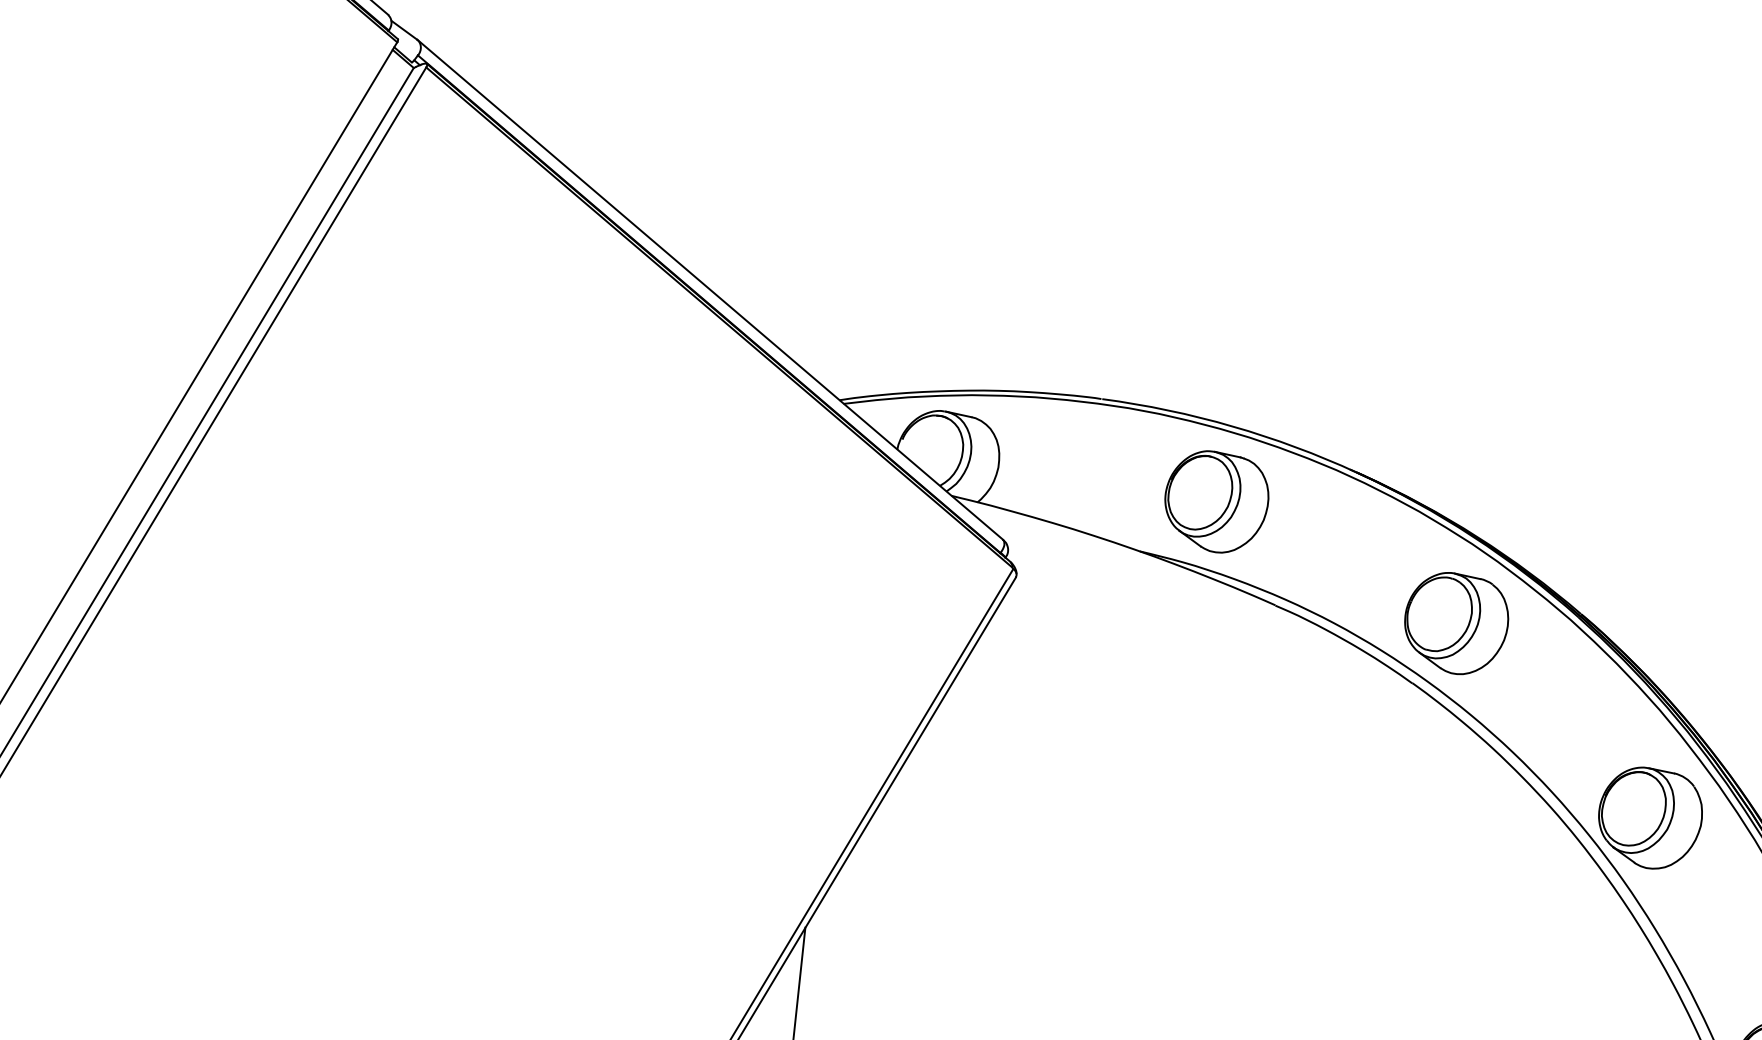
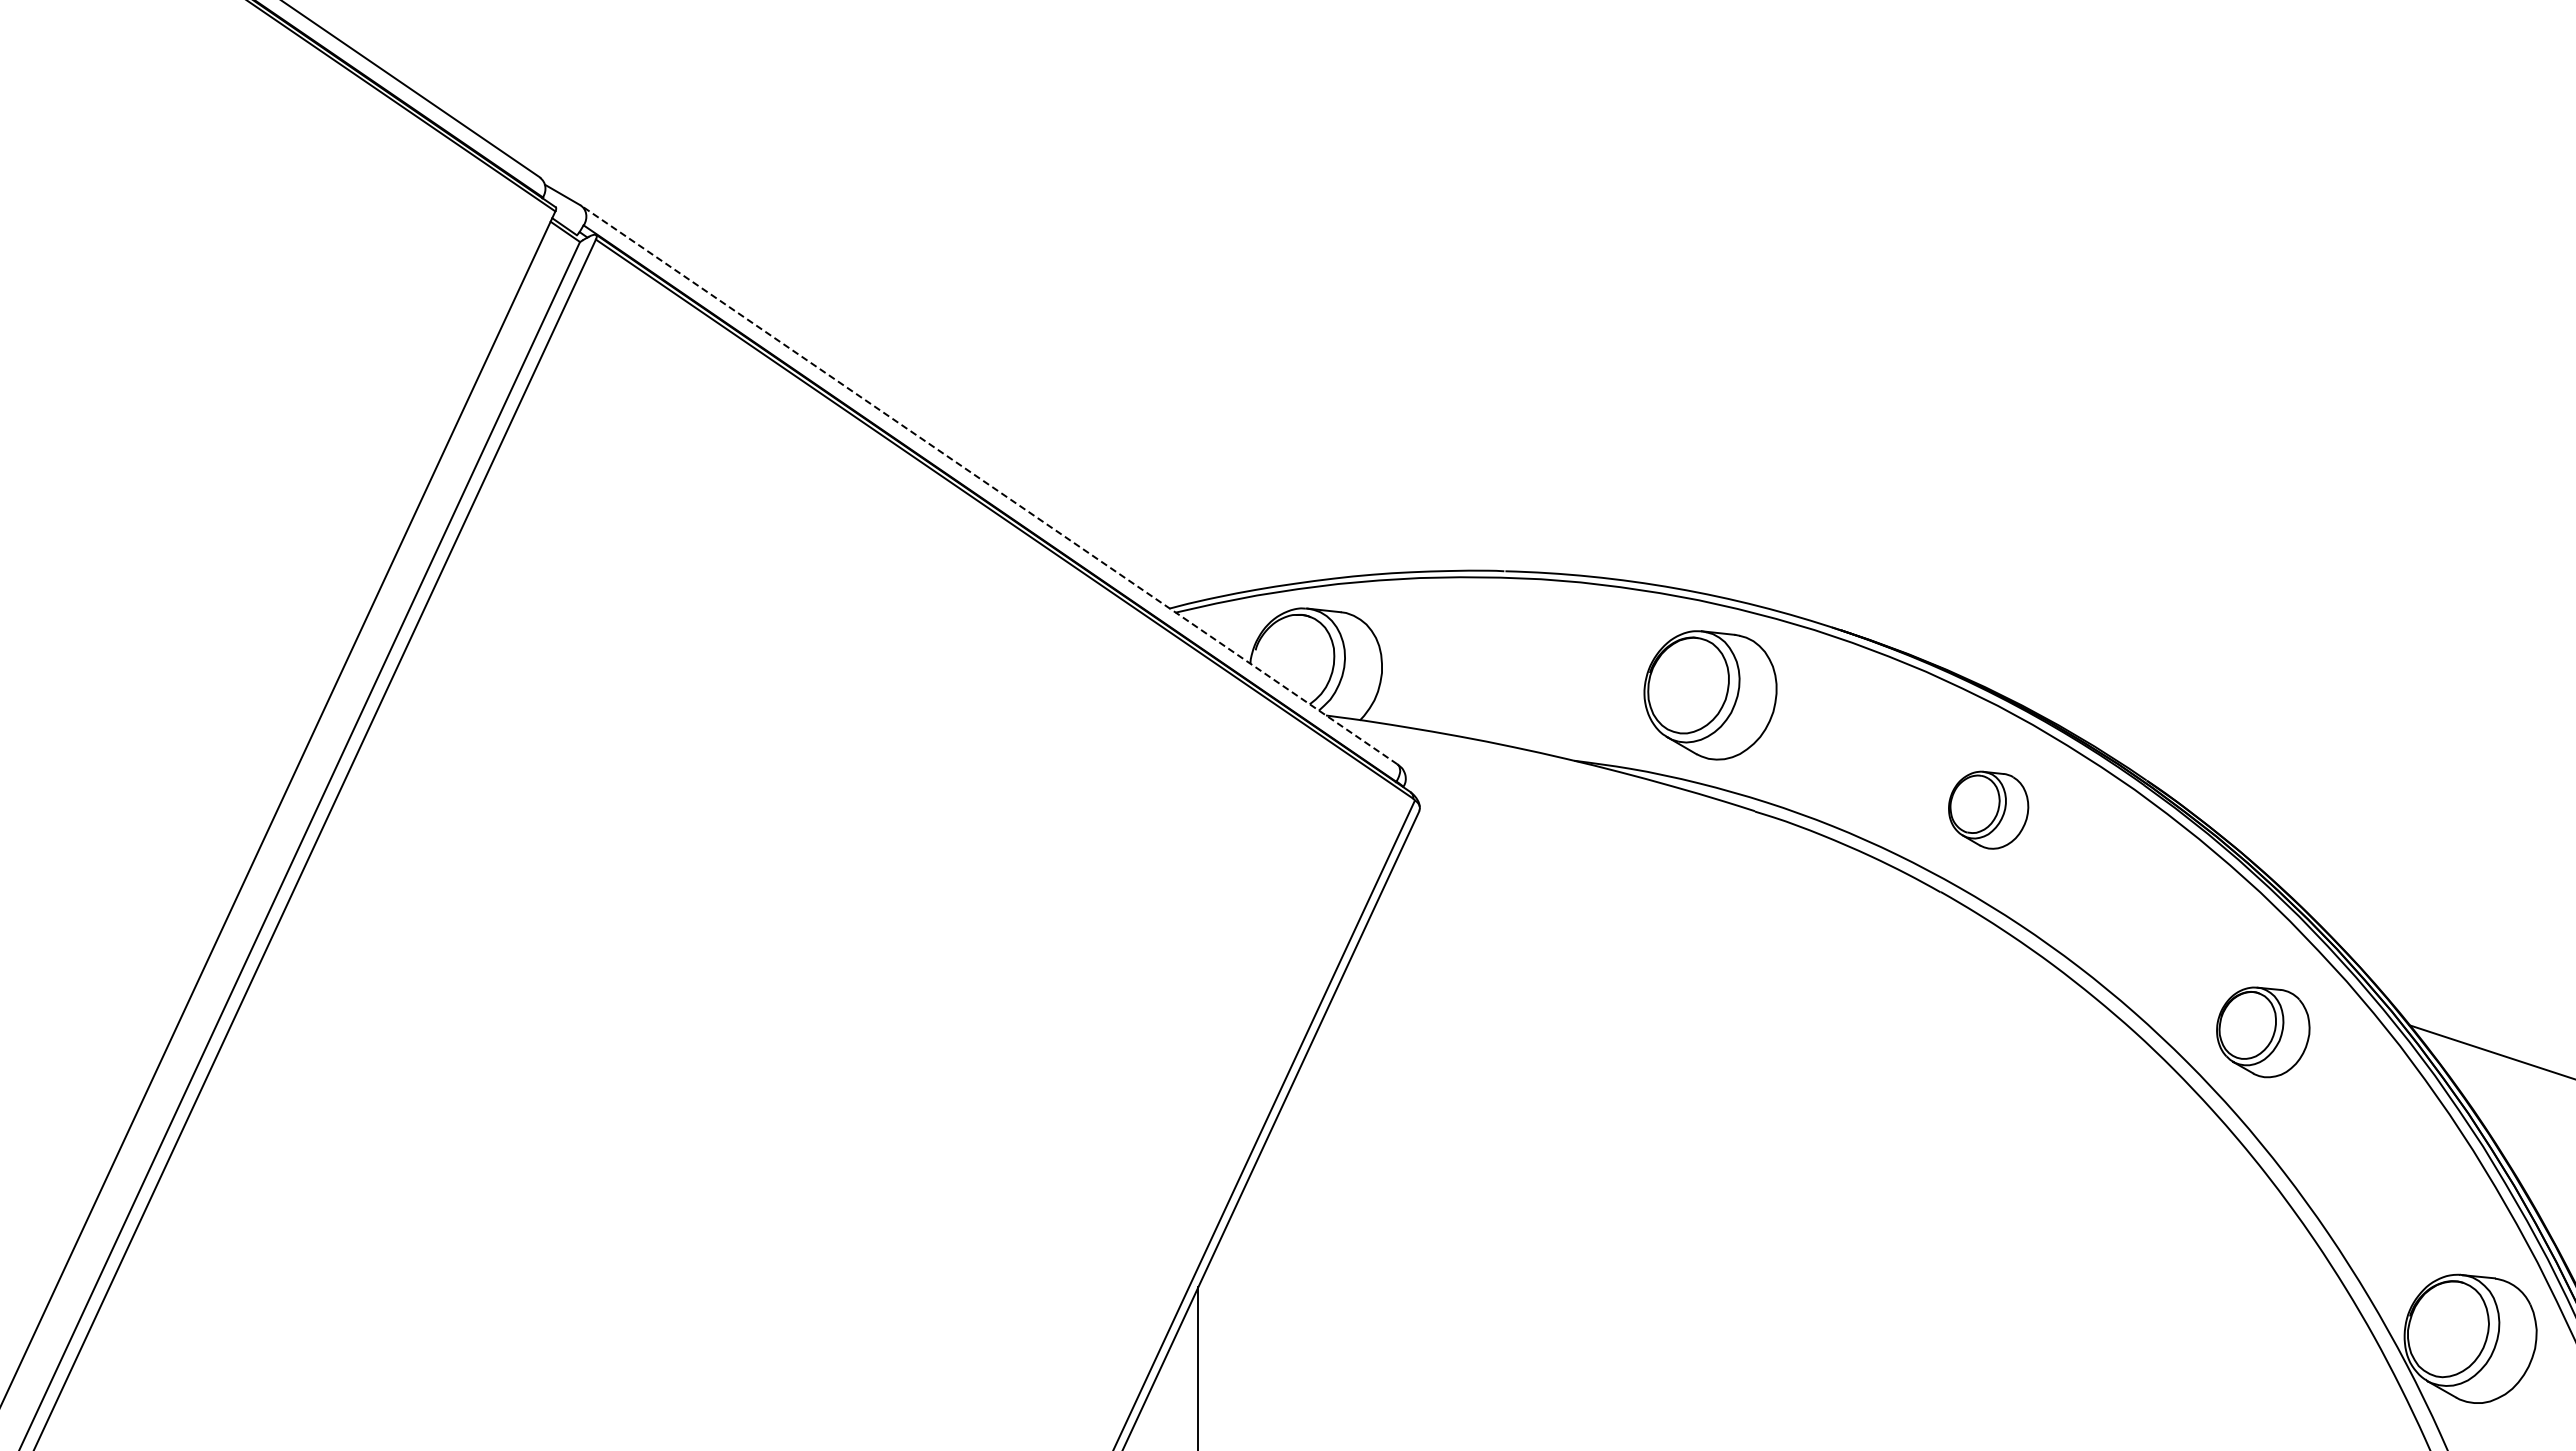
line: (710, 289) -> (989, 484), solid -> dashed
part: (1216, 502) -> (1710, 695), moved
part: (1456, 624) -> (1988, 810), size x0.6
part: (1650, 818) -> (2263, 1032), size x0.7

